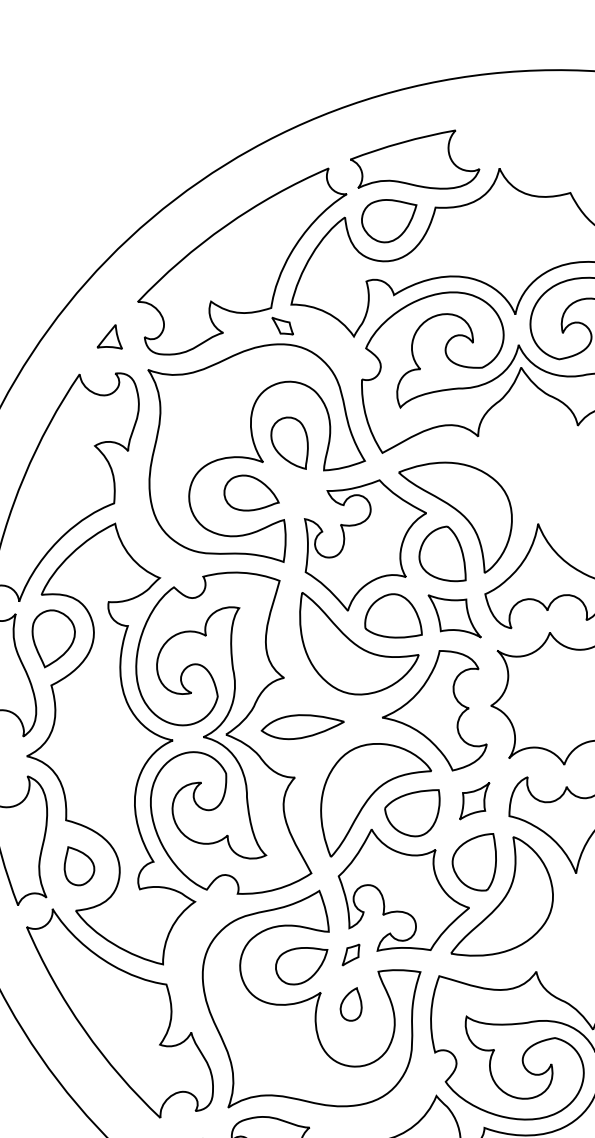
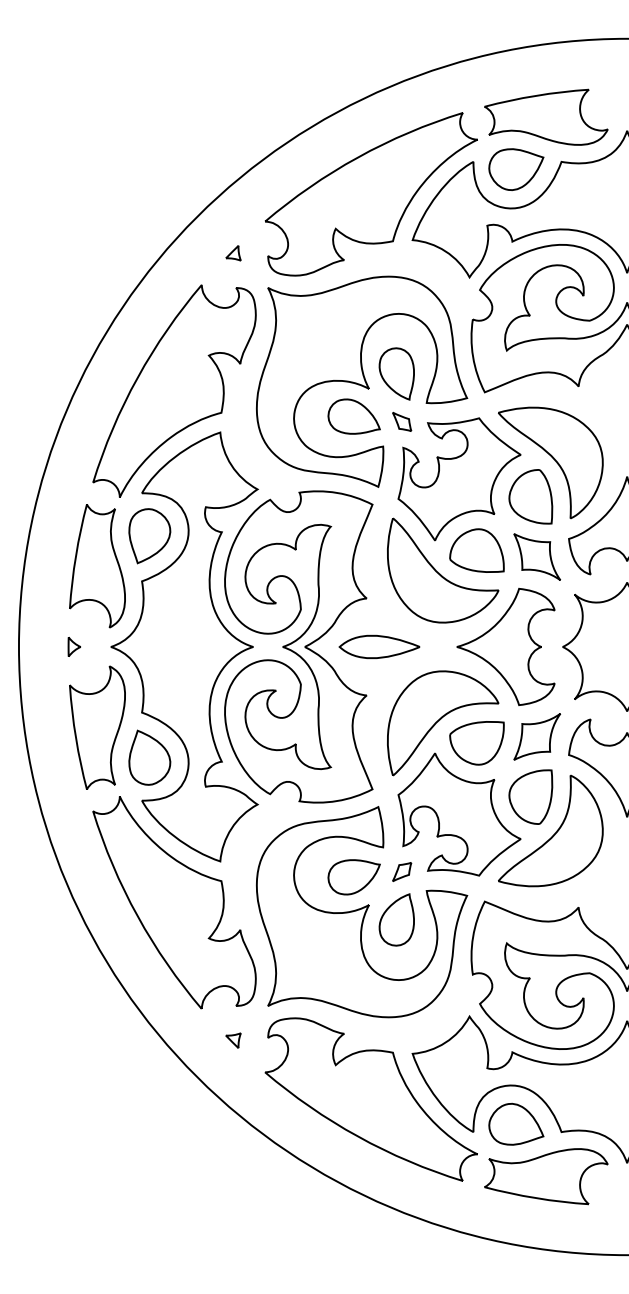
part: (283, 325) -> (402, 421), moved
part: (108, 338) -> (233, 253), size x0.62
part: (473, 800) -> (536, 736), size x1.43
part: (78, 865) -> (149, 757), size x1.43
part: (350, 1004) -> (396, 919), size x1.67

